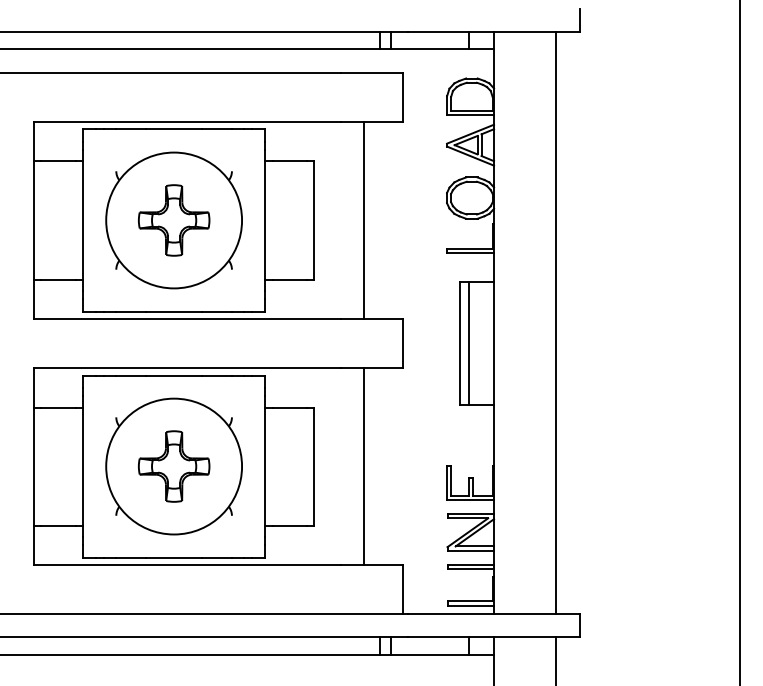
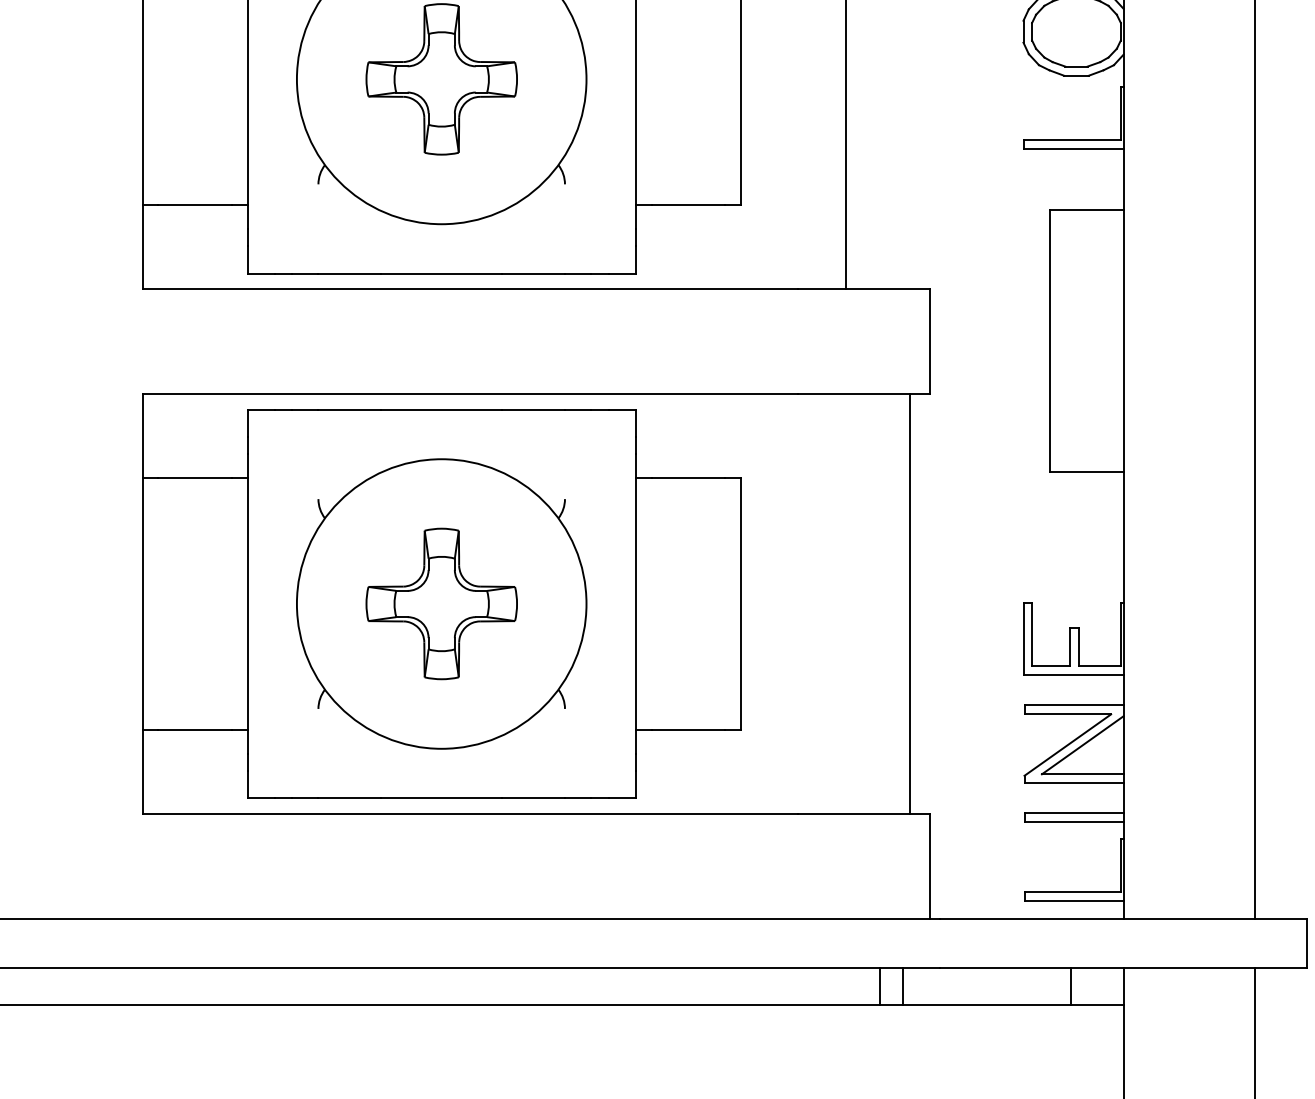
line: (469, 342) -> (1071, 339), removed
line: (363, 466) -> (909, 603), moved

